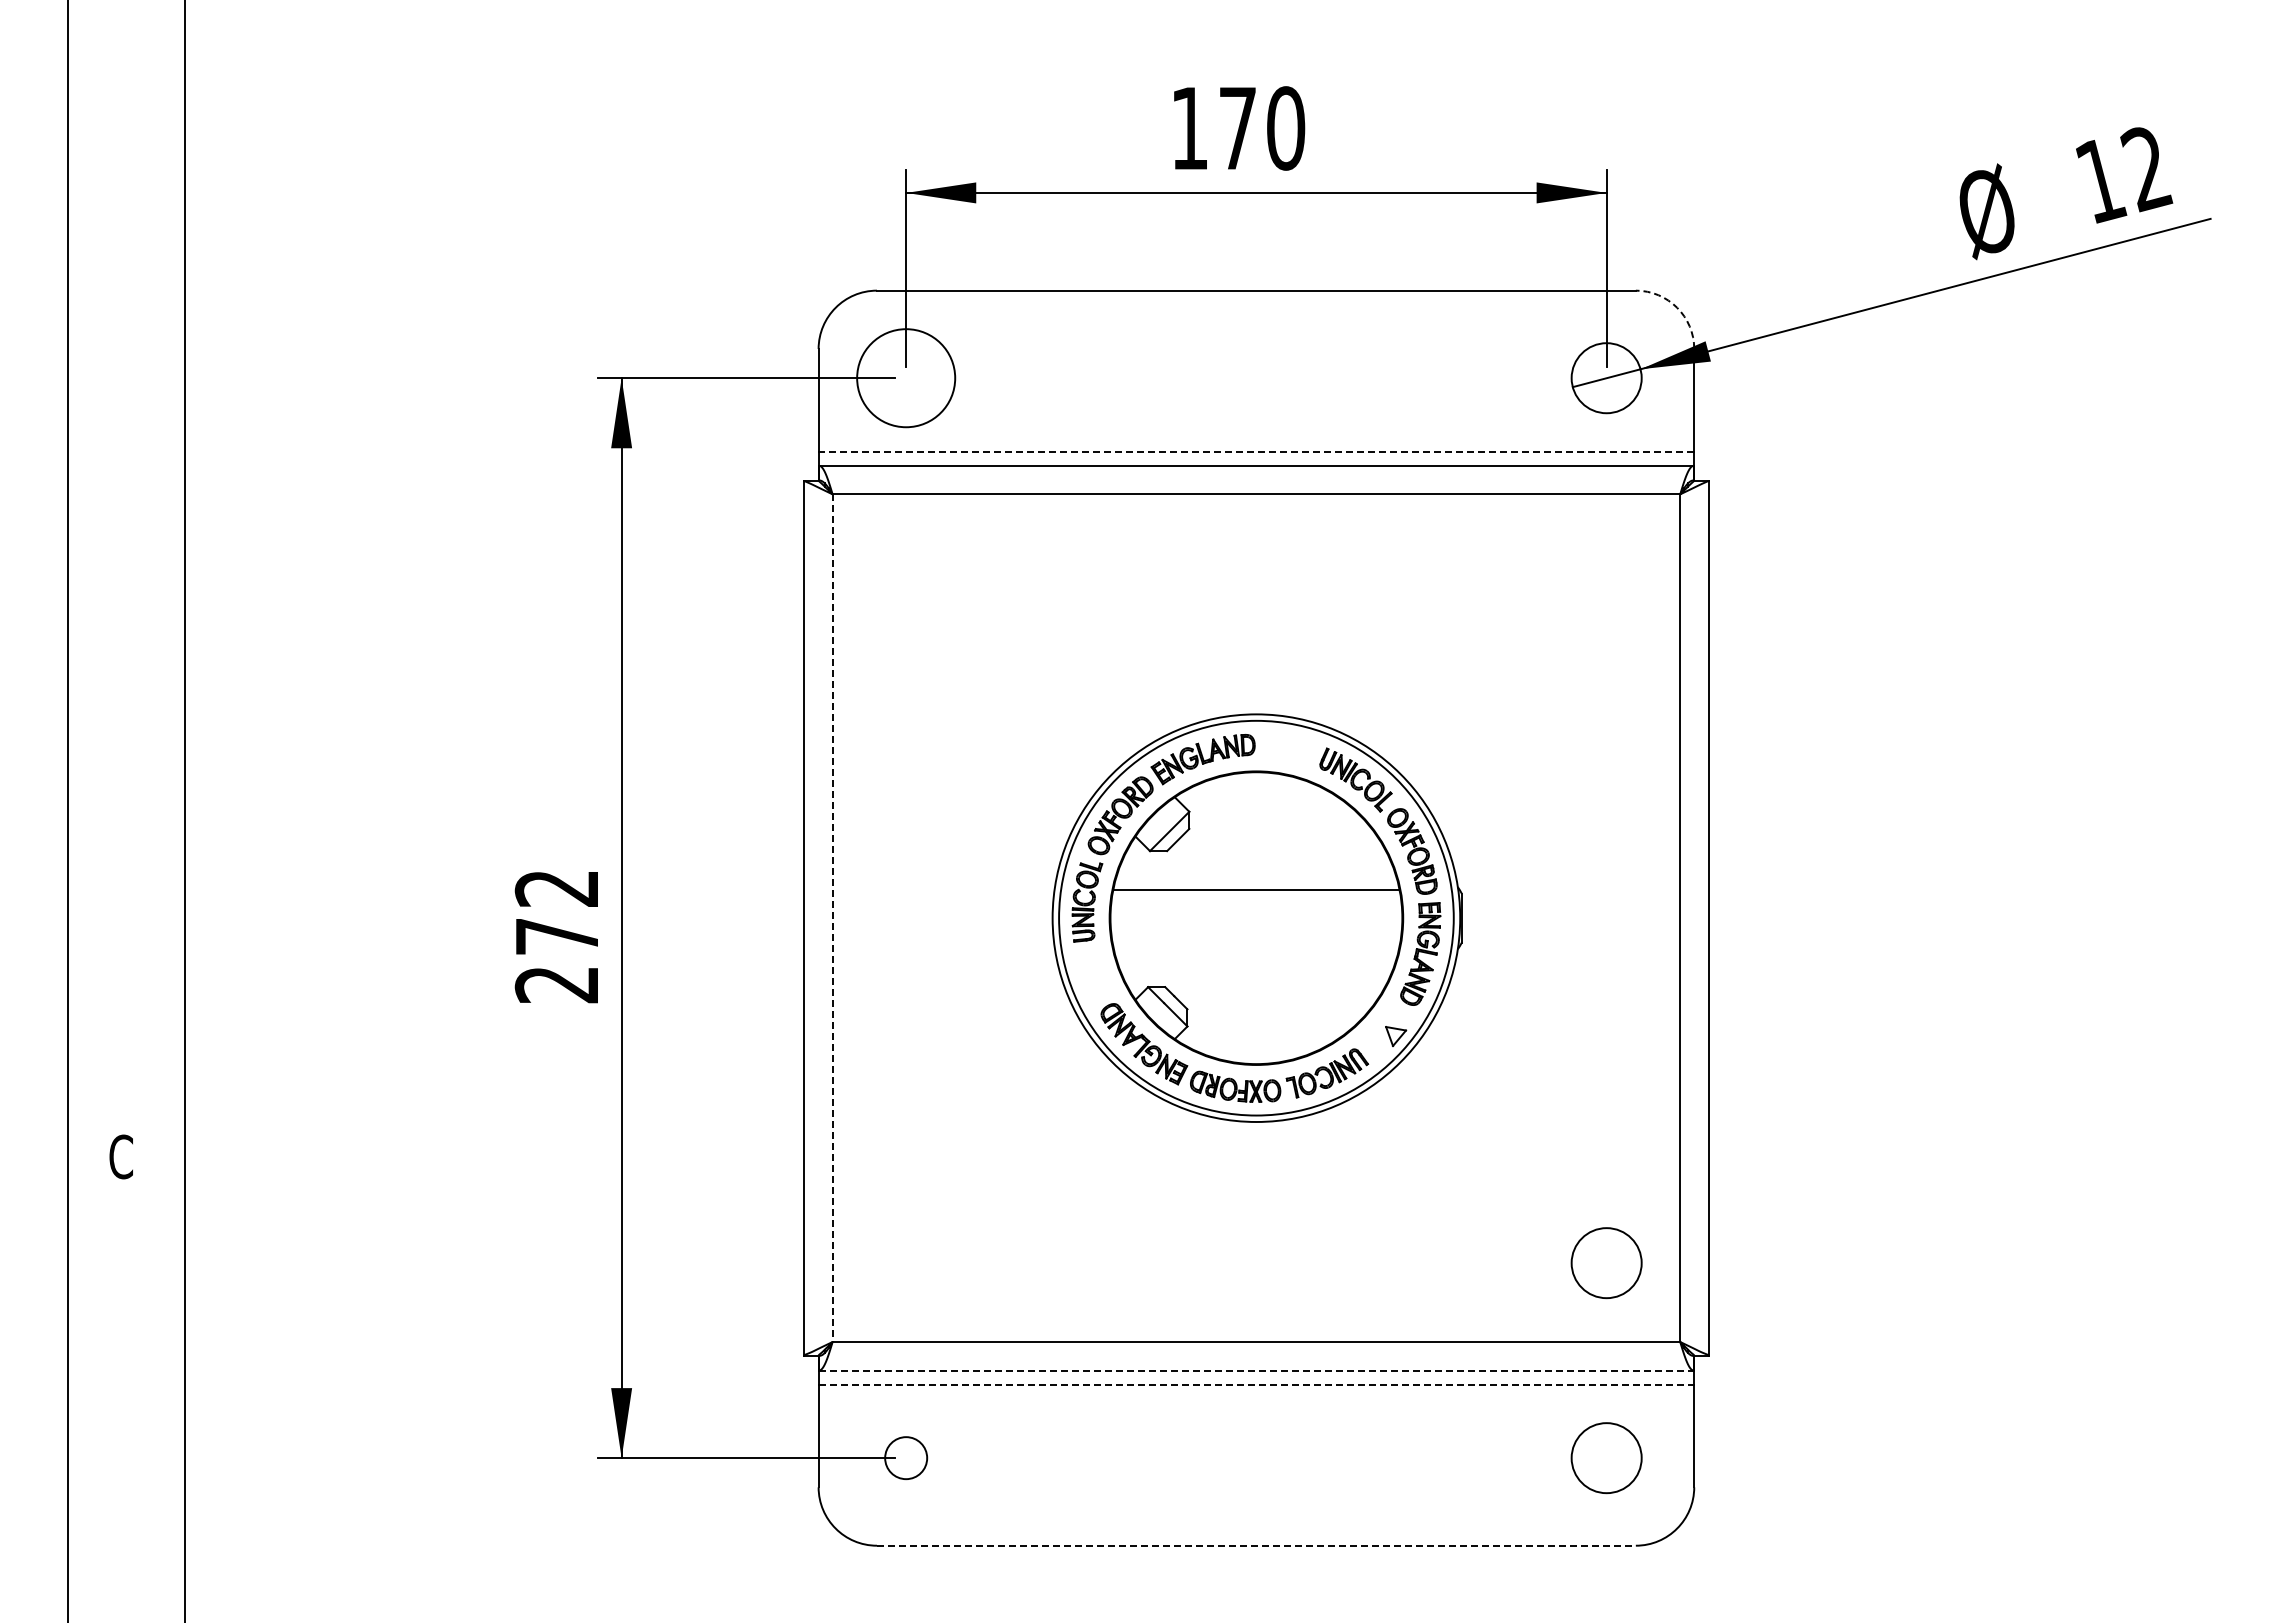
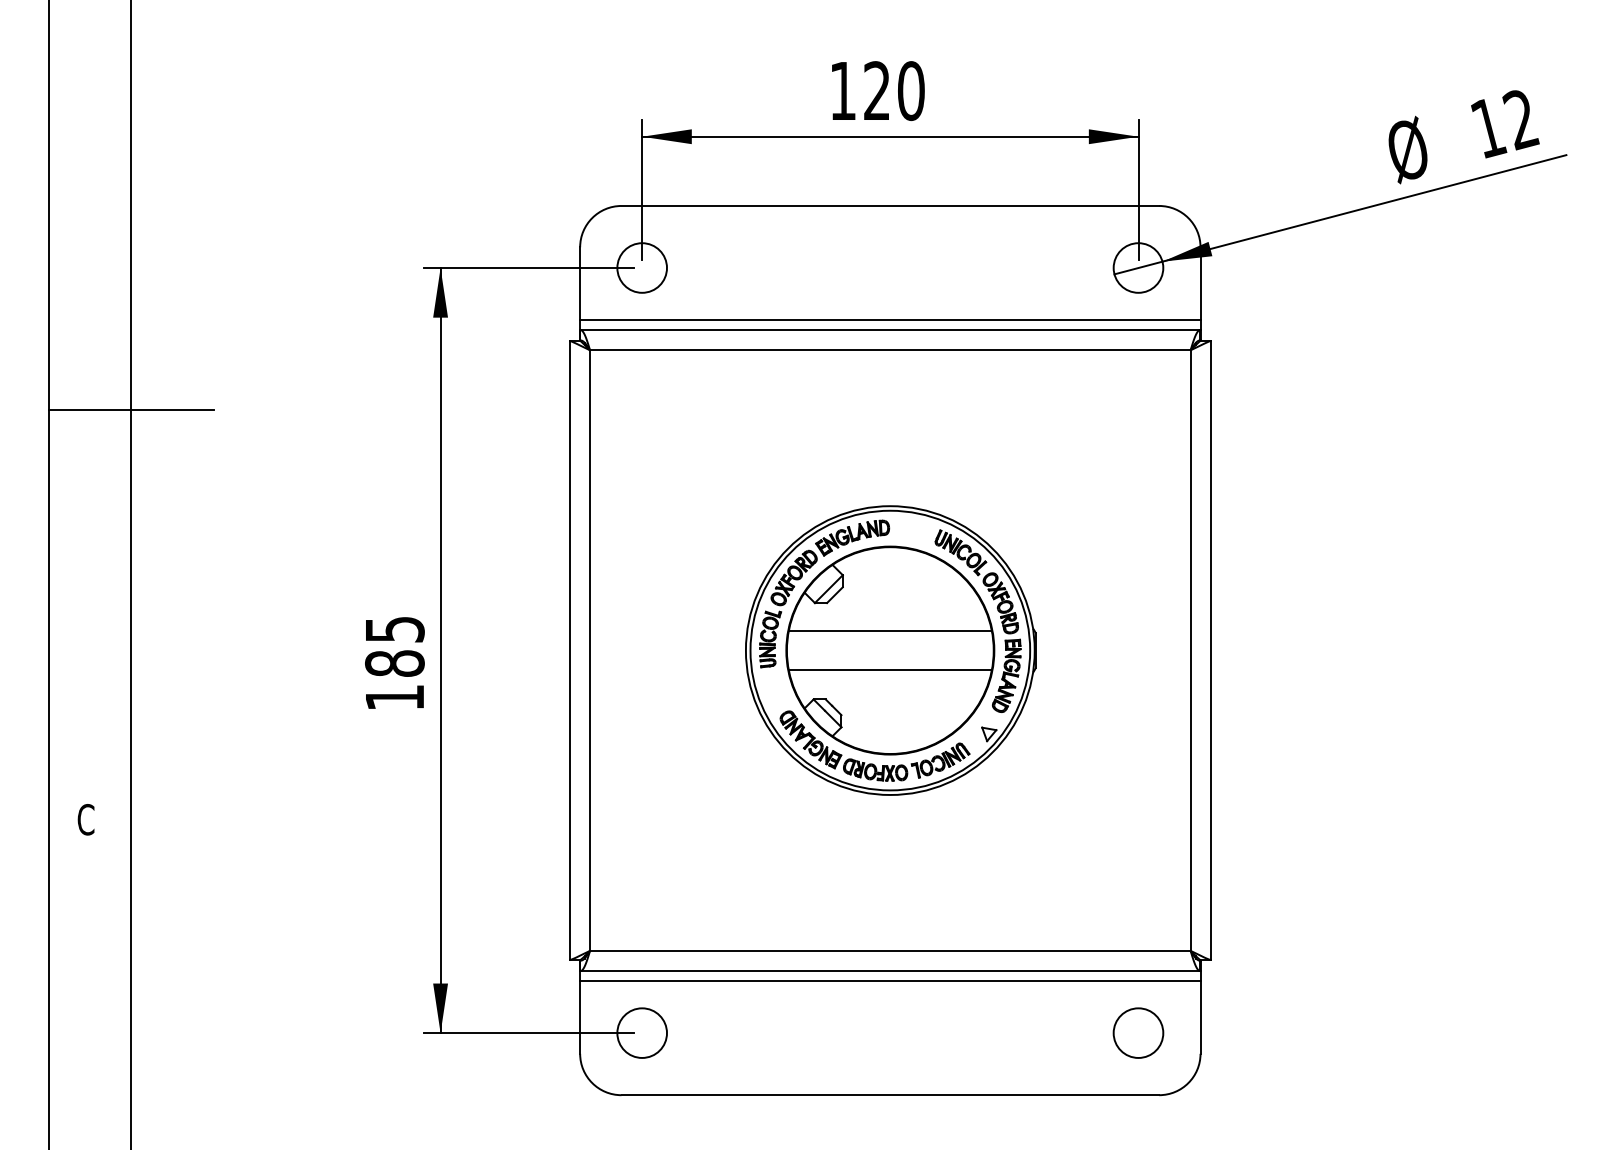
text: (1237, 127) -> (876, 90), 170 -> 120
arc: (1677, 307) -> (1188, 217), dashed -> solid
circle: (906, 378) -> (642, 268), size x0.71
line: (1256, 451) -> (890, 319), dashed -> solid
line: (184, 578) -> (130, 409), added
line: (832, 918) -> (589, 650), dashed -> solid
text: (556, 937) -> (394, 664), 272 -> 185
line: (1256, 945) -> (890, 669), added
circle: (1606, 1263) -> (1138, 895), removed
line: (1256, 1370) -> (890, 971), dashed -> solid
line: (1256, 1384) -> (890, 980), dashed -> solid
circle: (906, 1458) -> (642, 1033), size x1.67
line: (1256, 1545) -> (890, 1095), dashed -> solid

